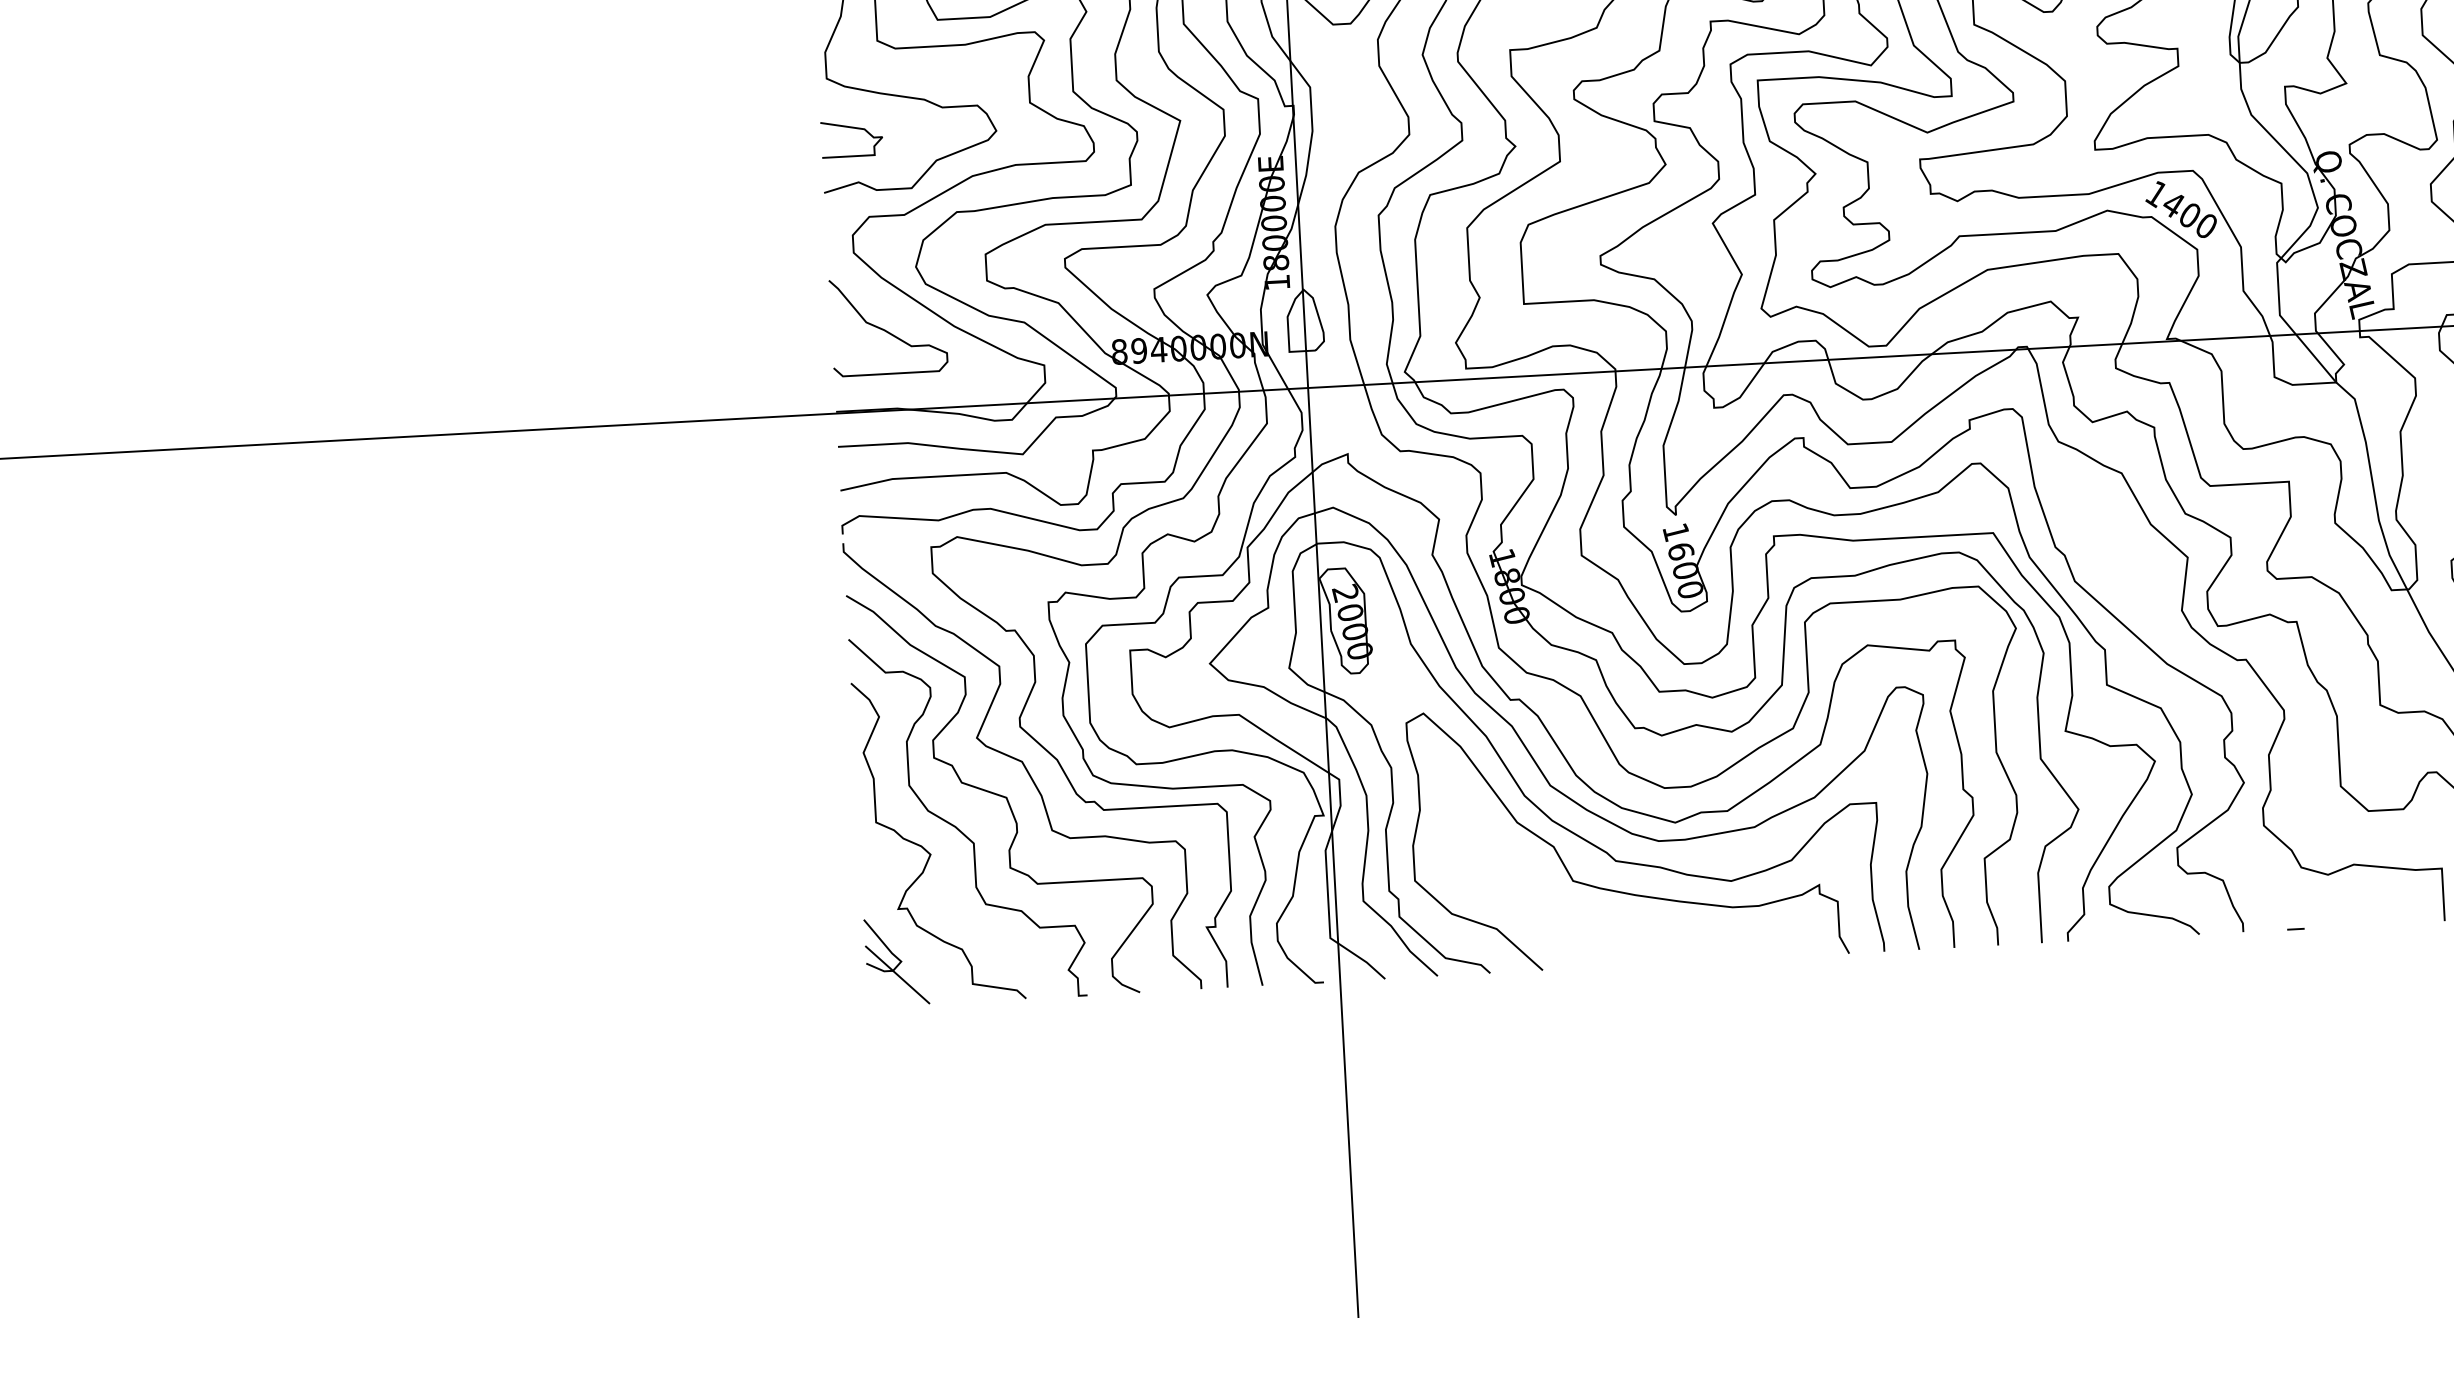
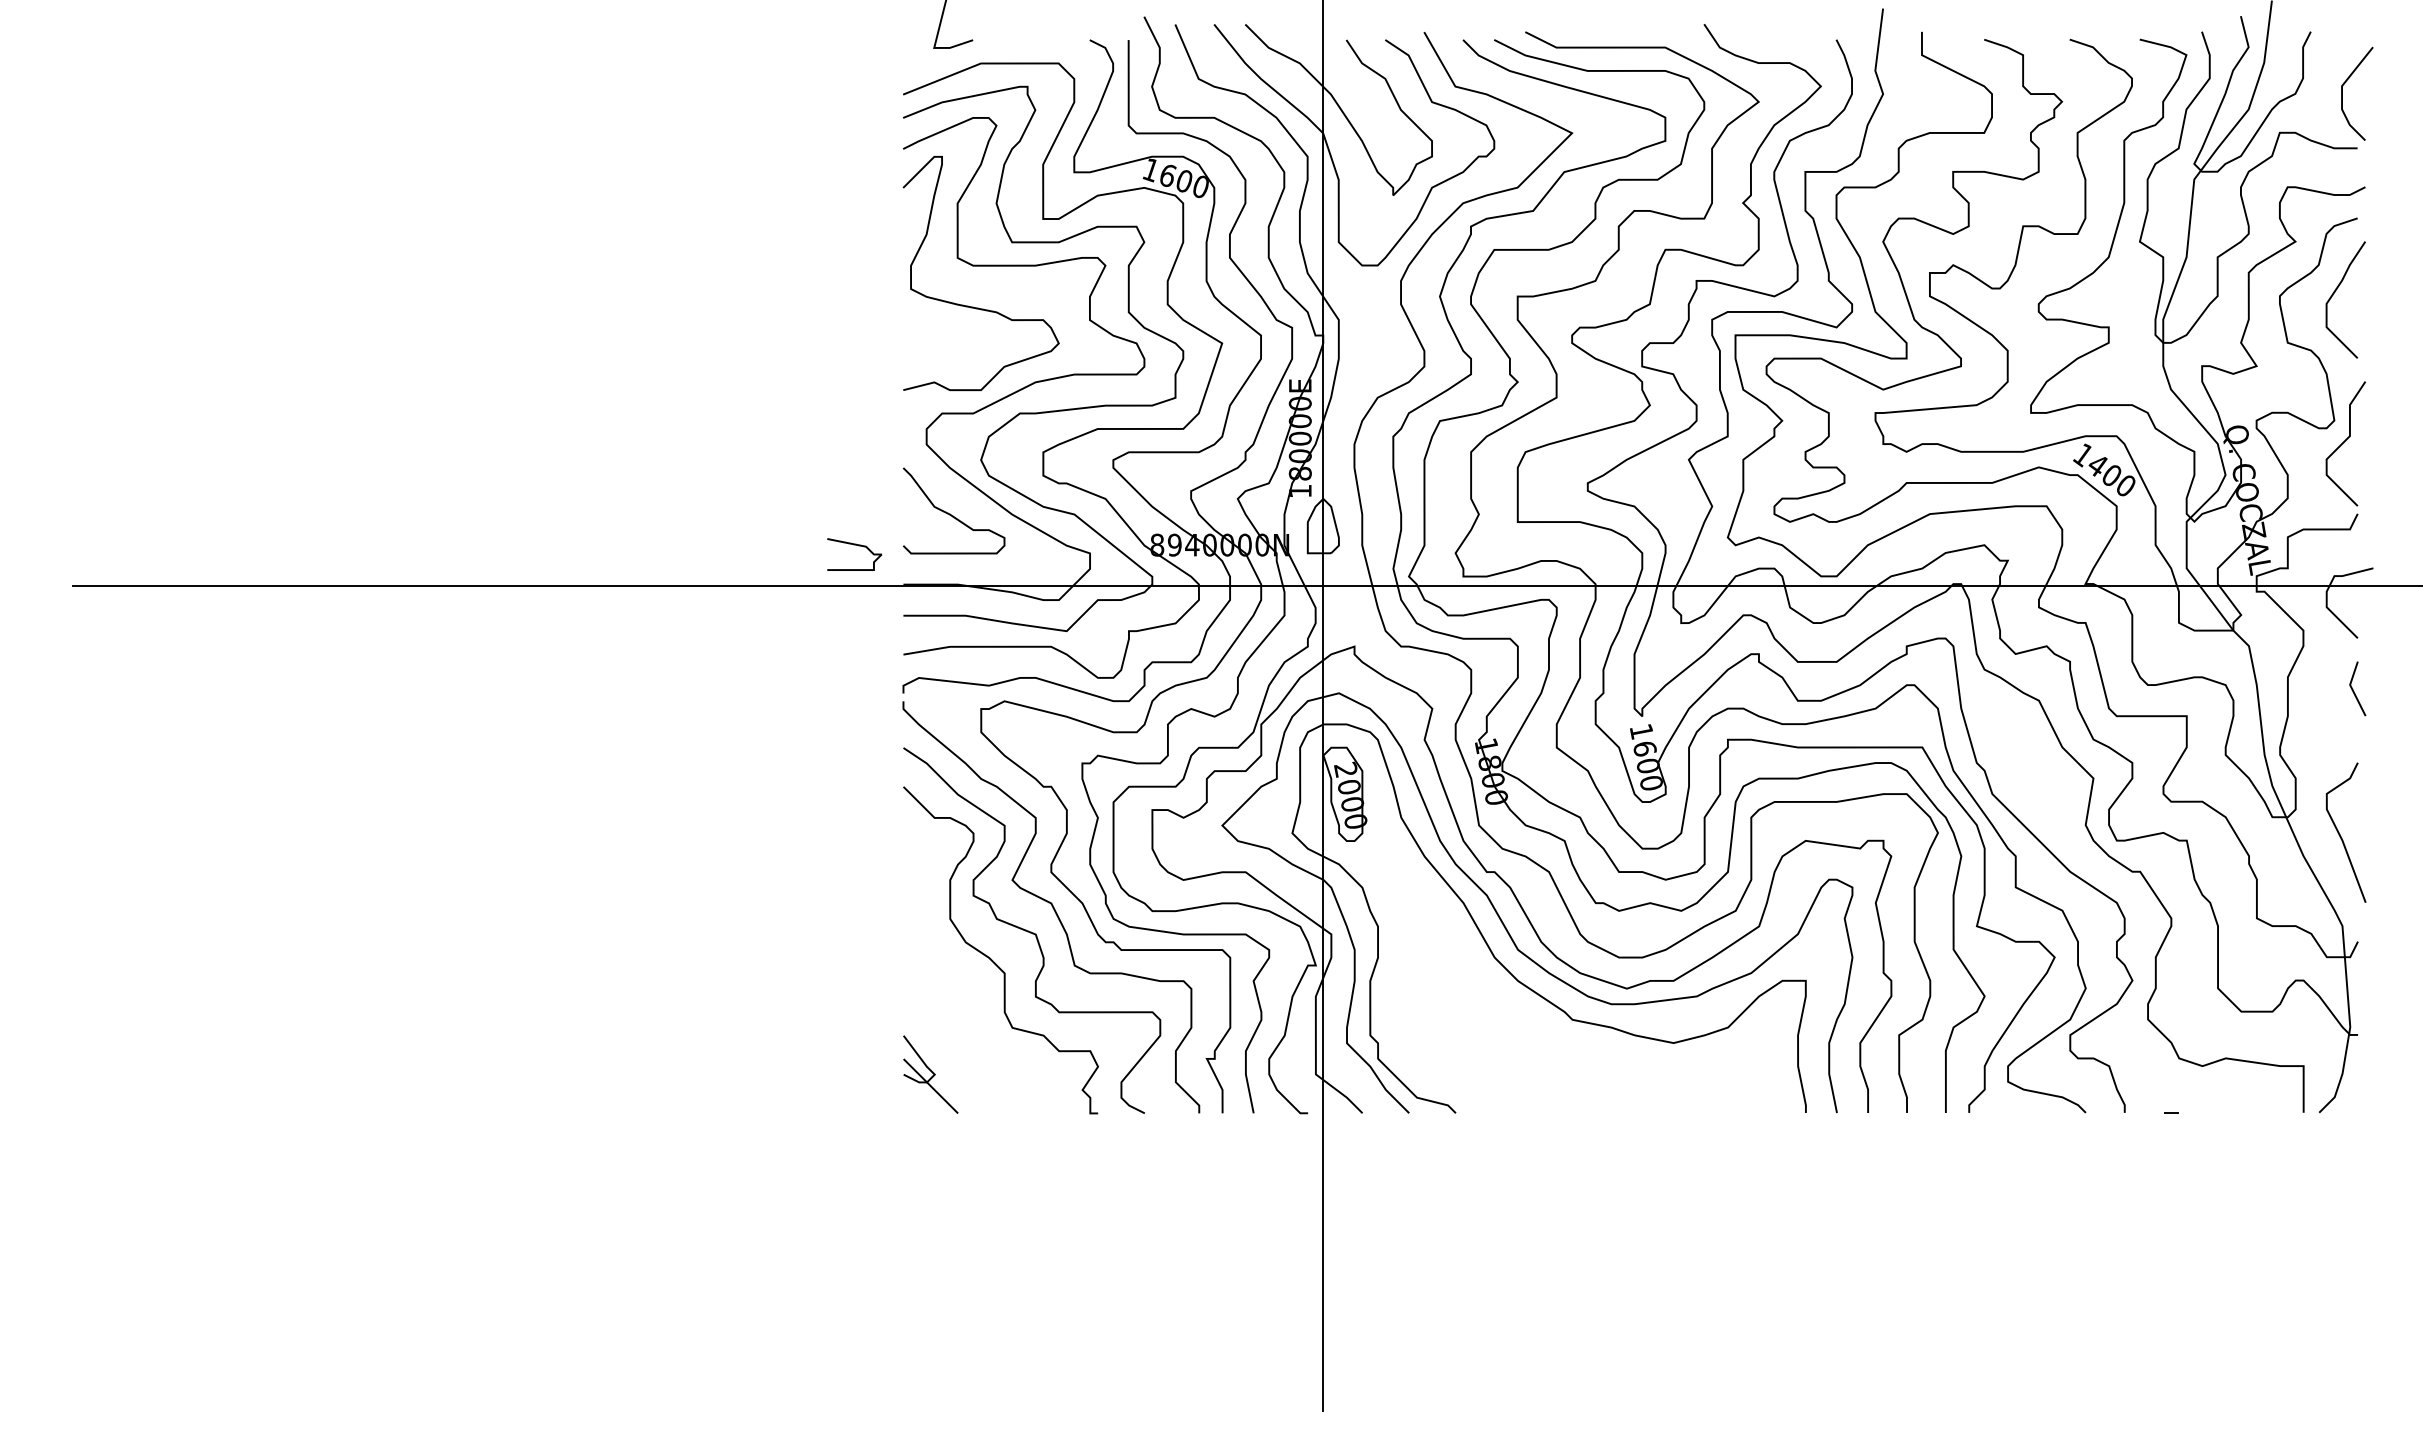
curve: (855, 129) -> (858, 546), moved
curve: (928, 851) -> (964, 978), removed
curve: (1616, 890) -> (1571, 1045), removed

